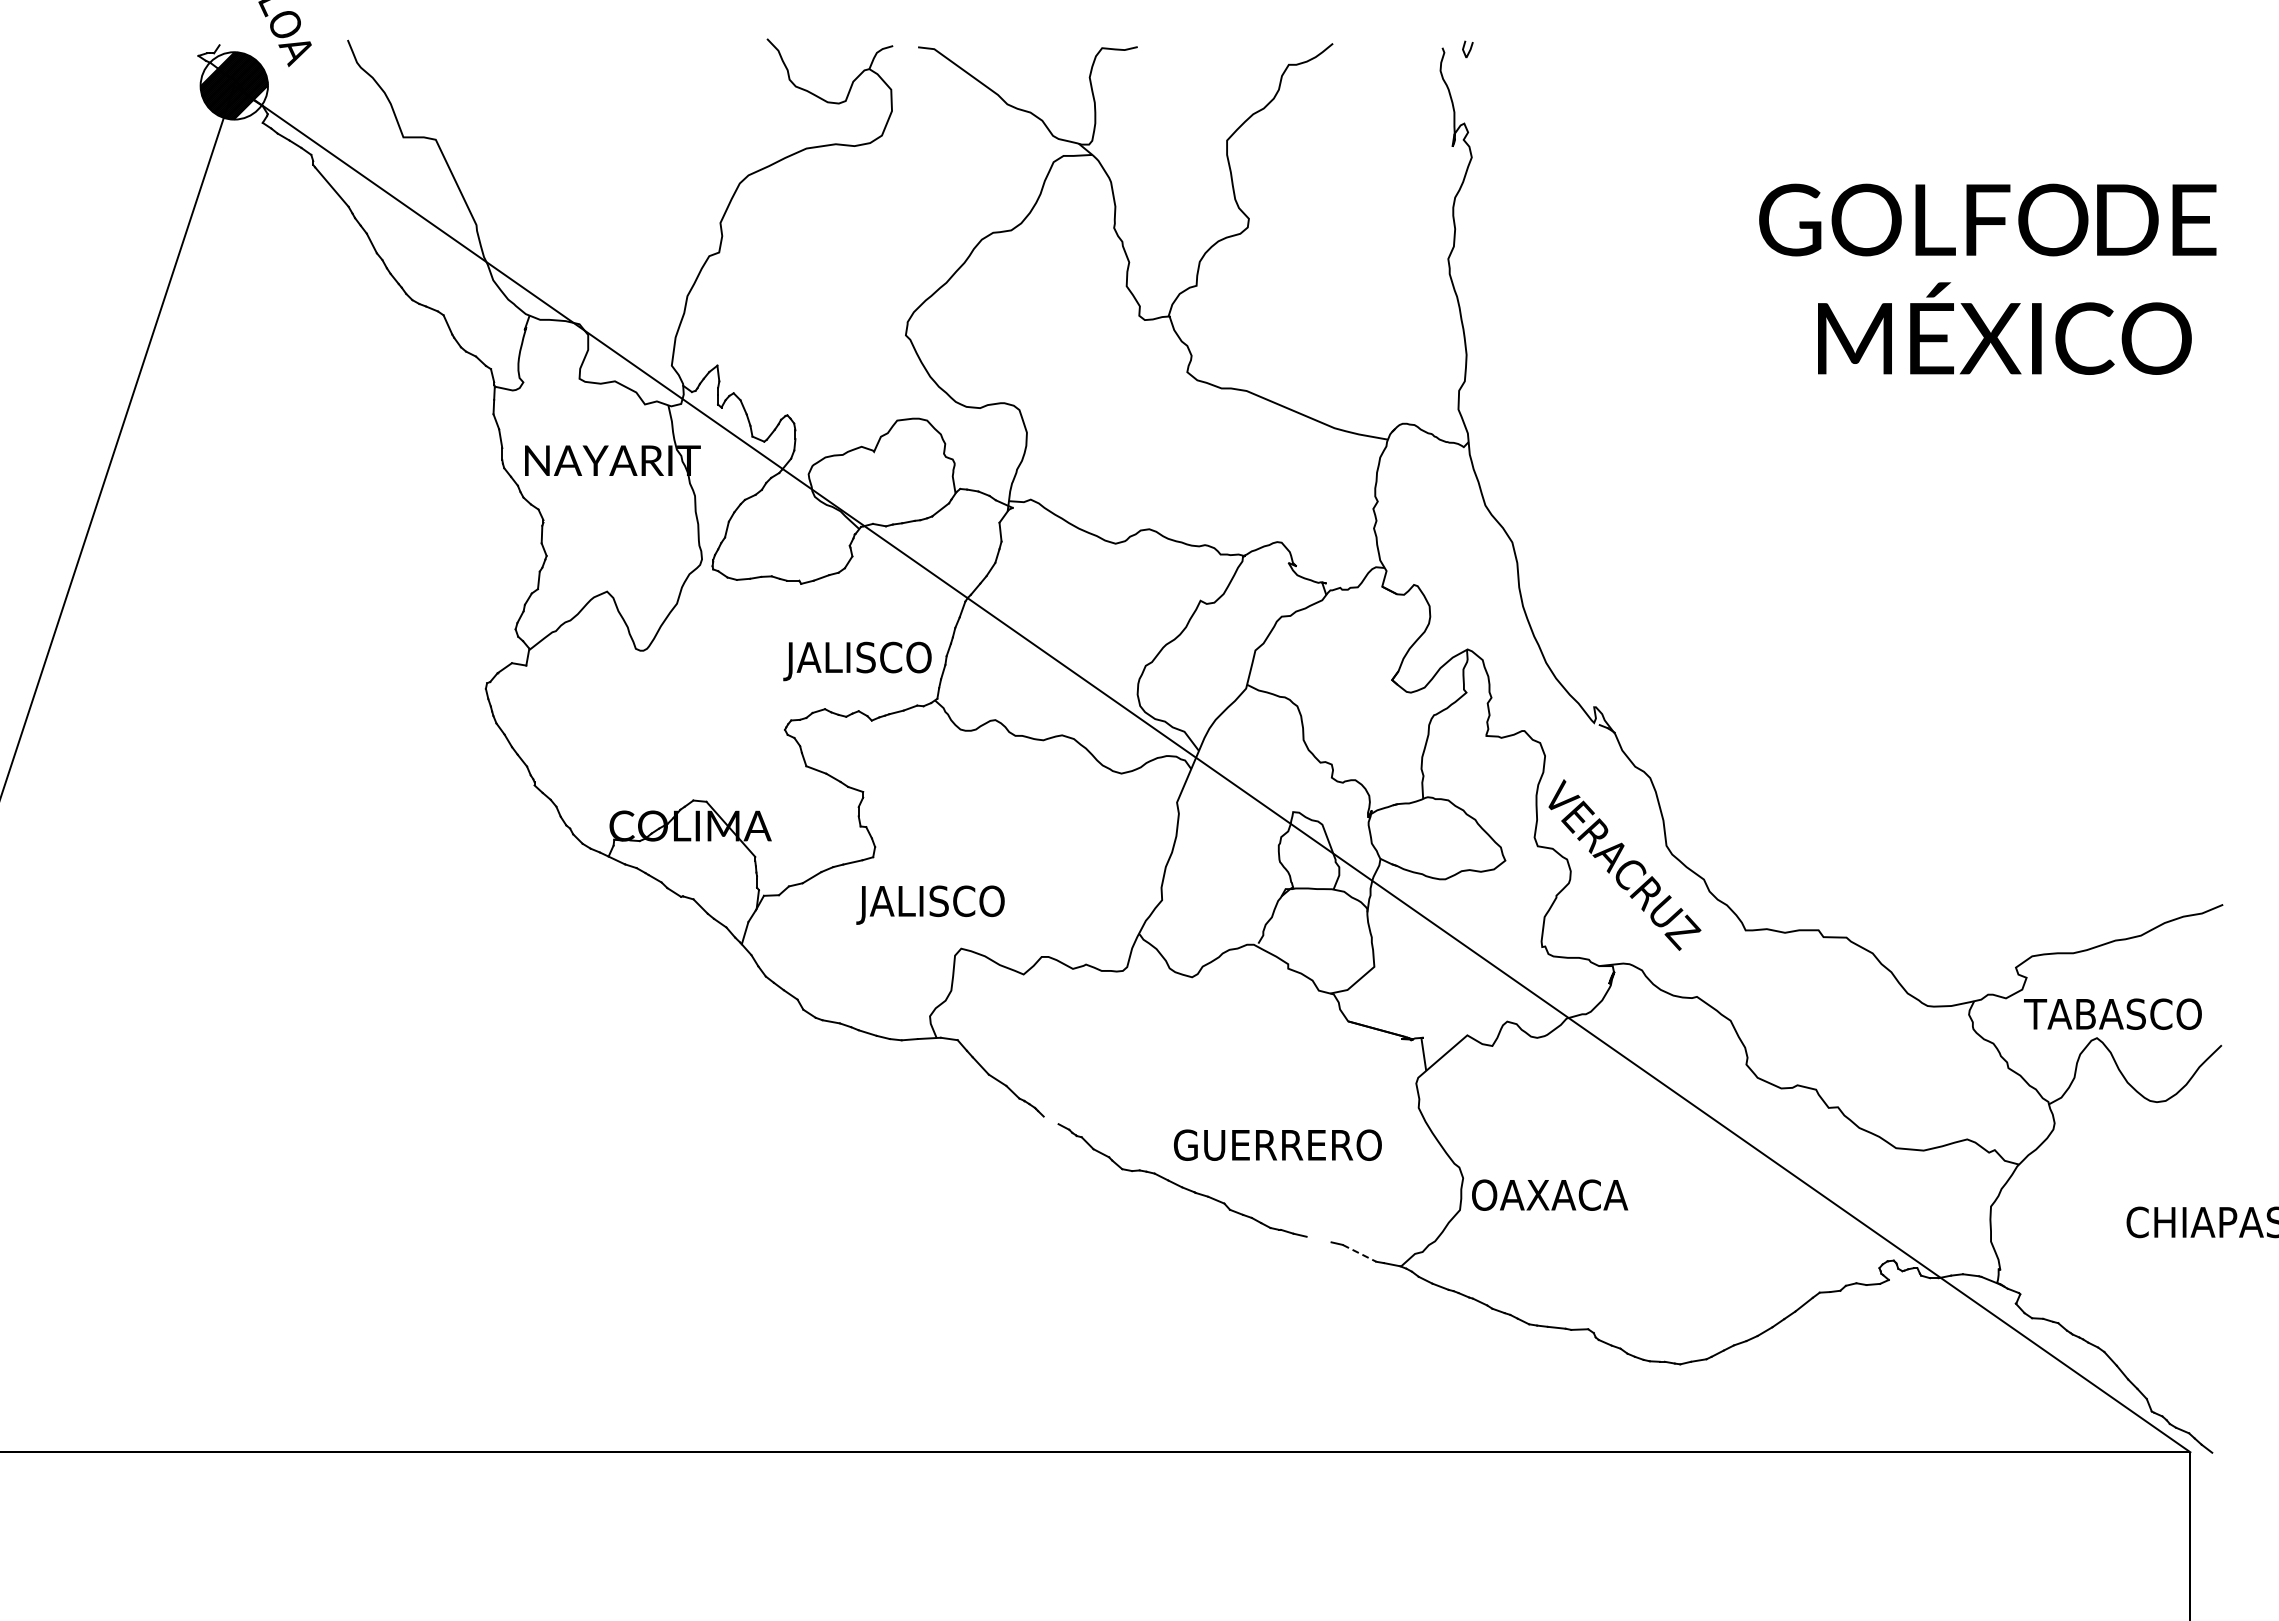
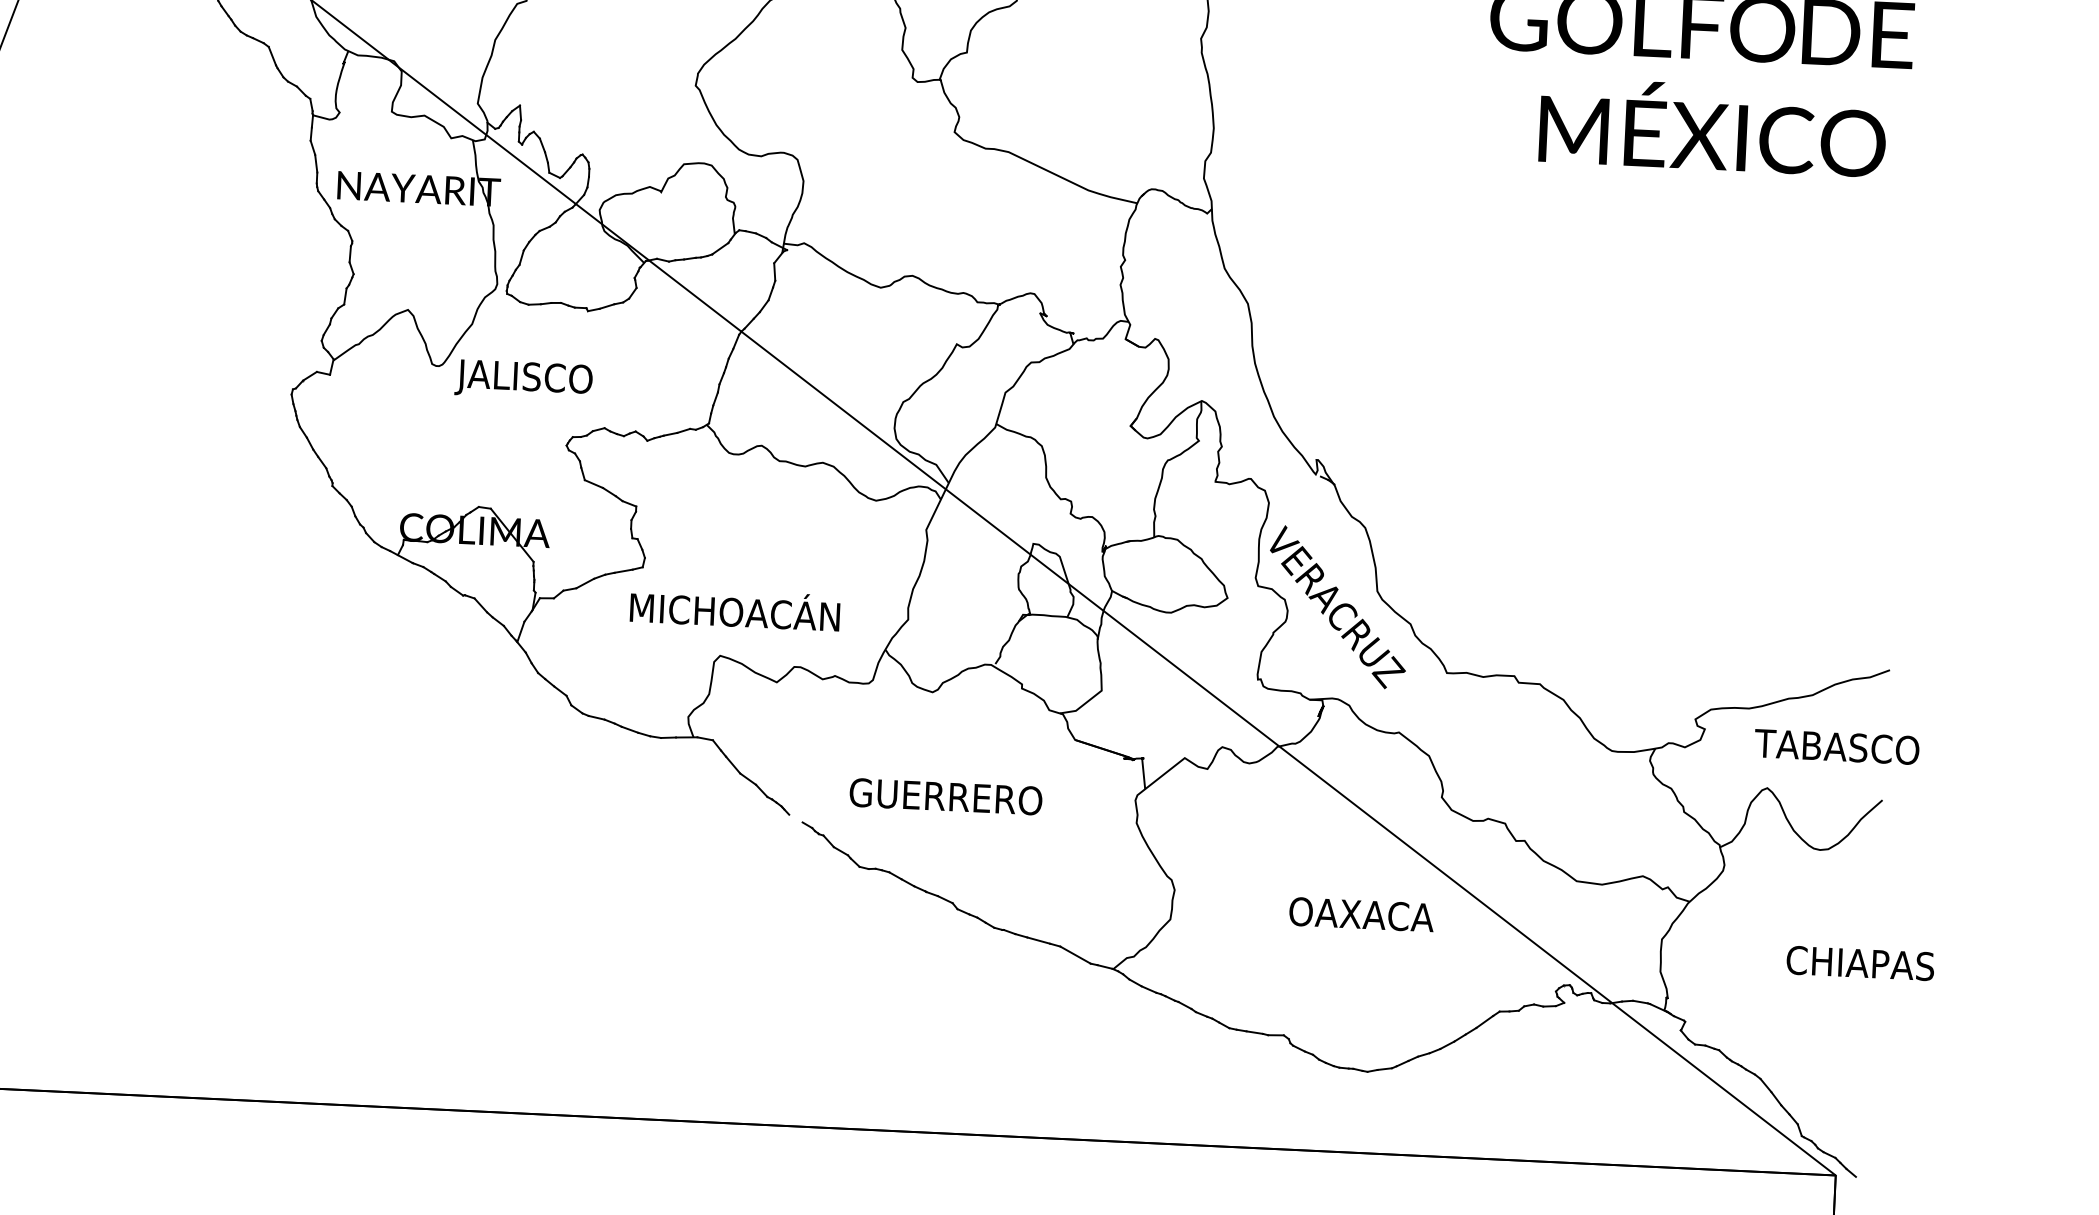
text: (857, 661) -> (523, 380), moved
text: (972, 900) -> (732, 611), JALISCO -> MICHOACÁN
text: (2112, 1013) -> (1836, 746), moved
text: (1277, 1144) -> (945, 796), moved
text: (1550, 1194) -> (1362, 914), moved
line: (1318, 1239) -> (1038, 940), added
line: (1359, 1253) -> (1075, 955), dashed -> solid

